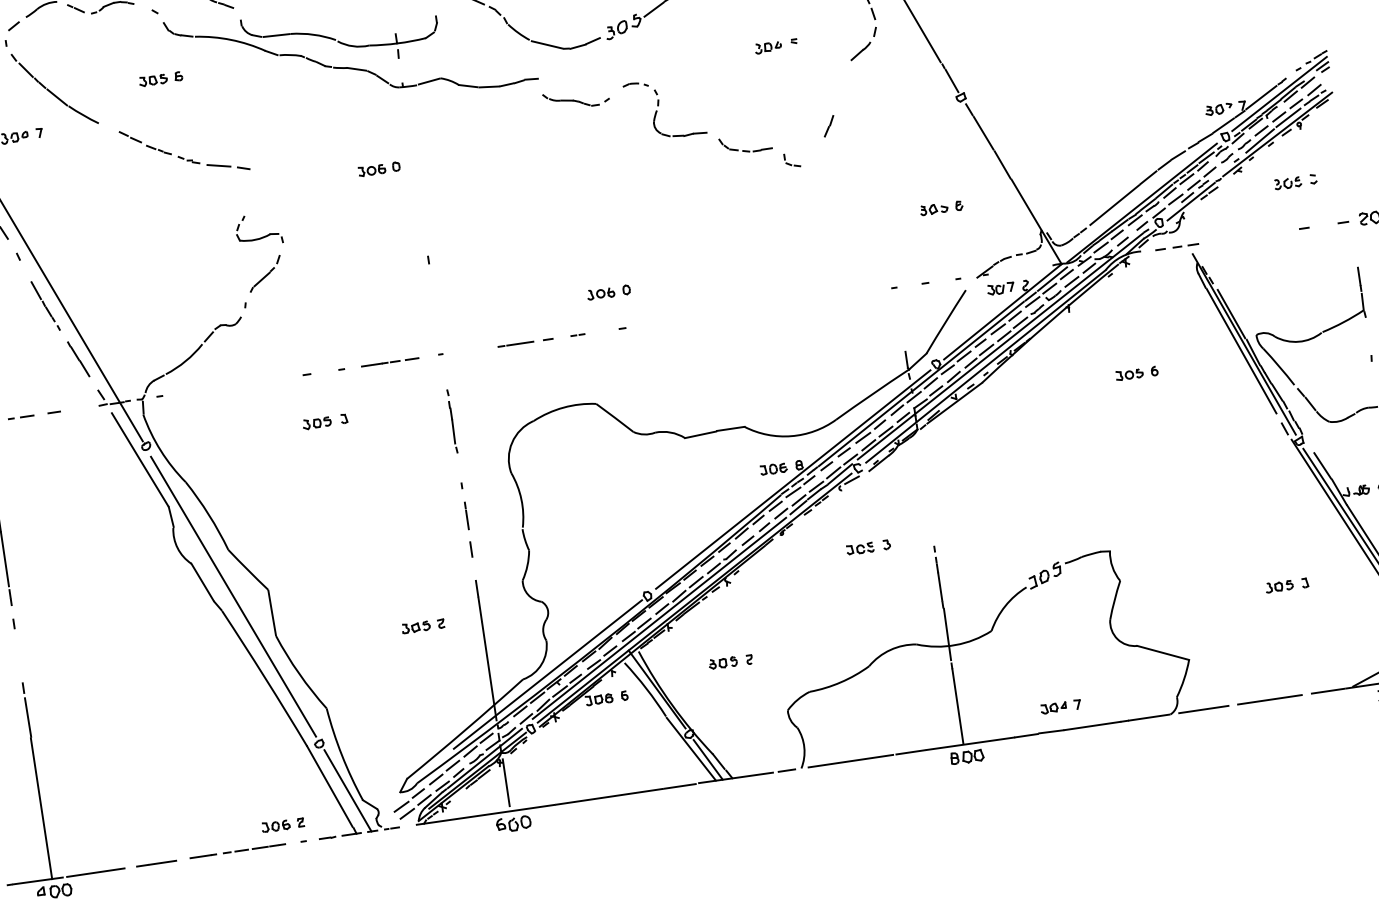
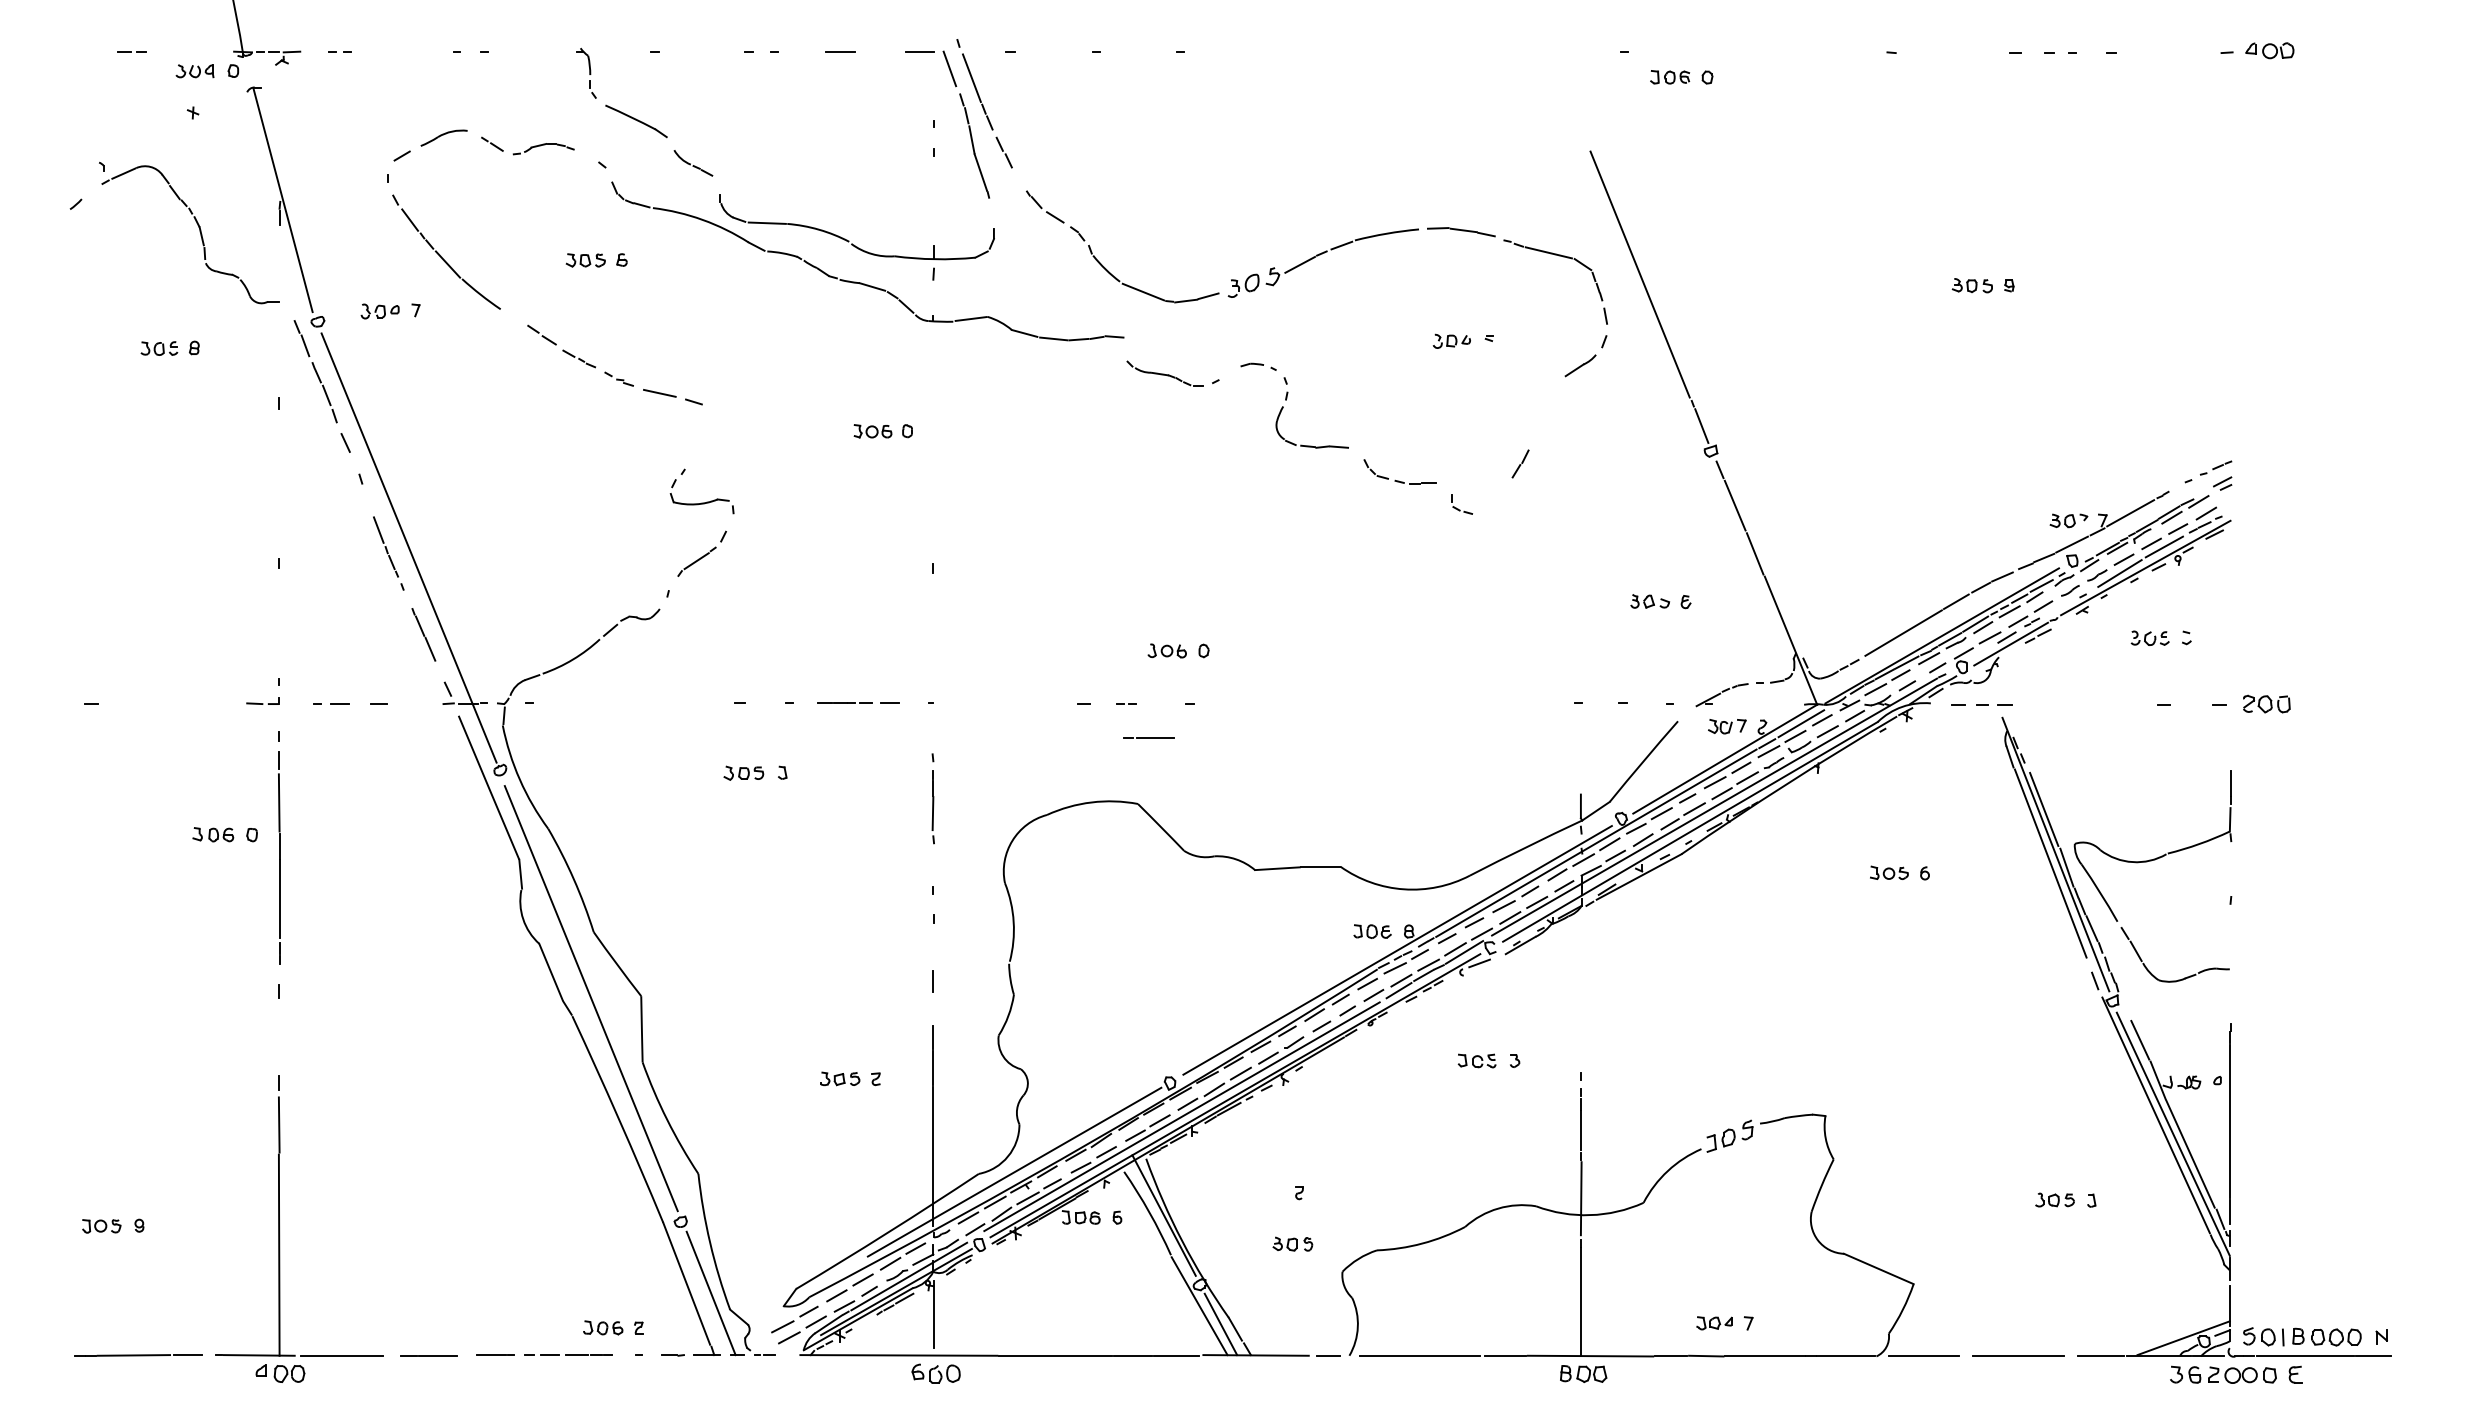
line: (1279, 93) -> (2156, 511), removed
line: (515, 343) -> (1148, 737), moved
line: (467, 519) -> (934, 939), removed
part: (722, 662) -> (1292, 1243), moved

